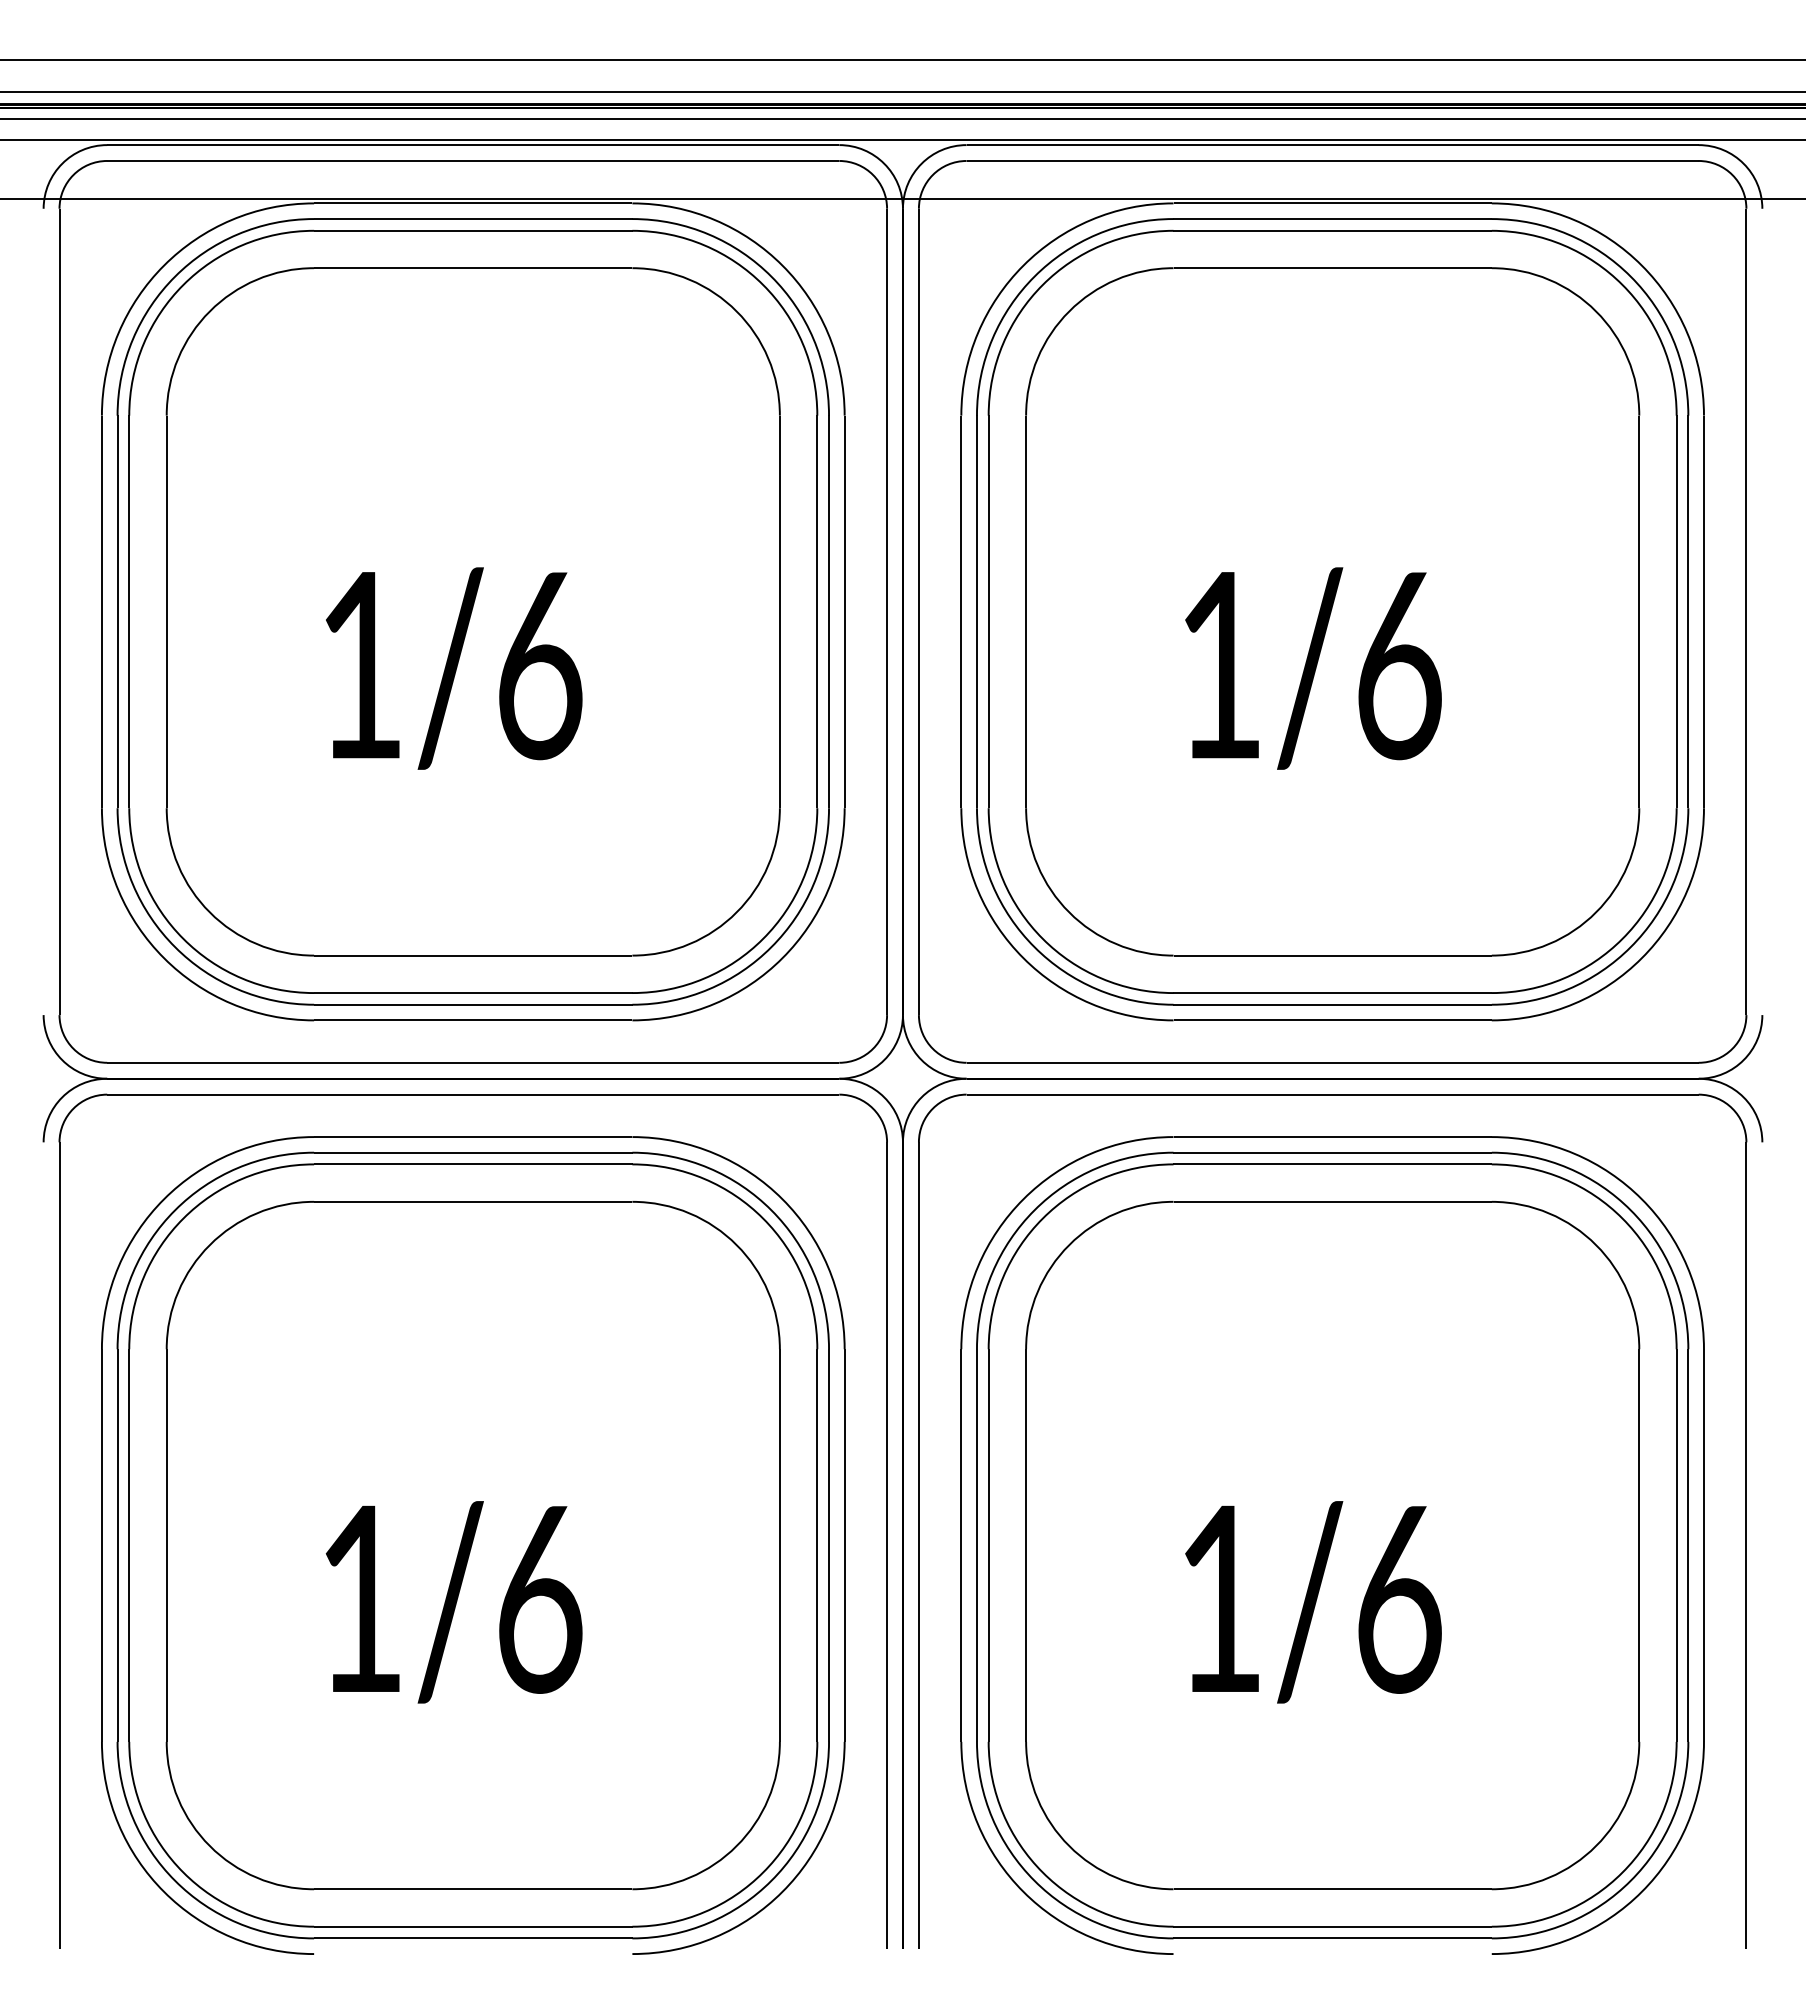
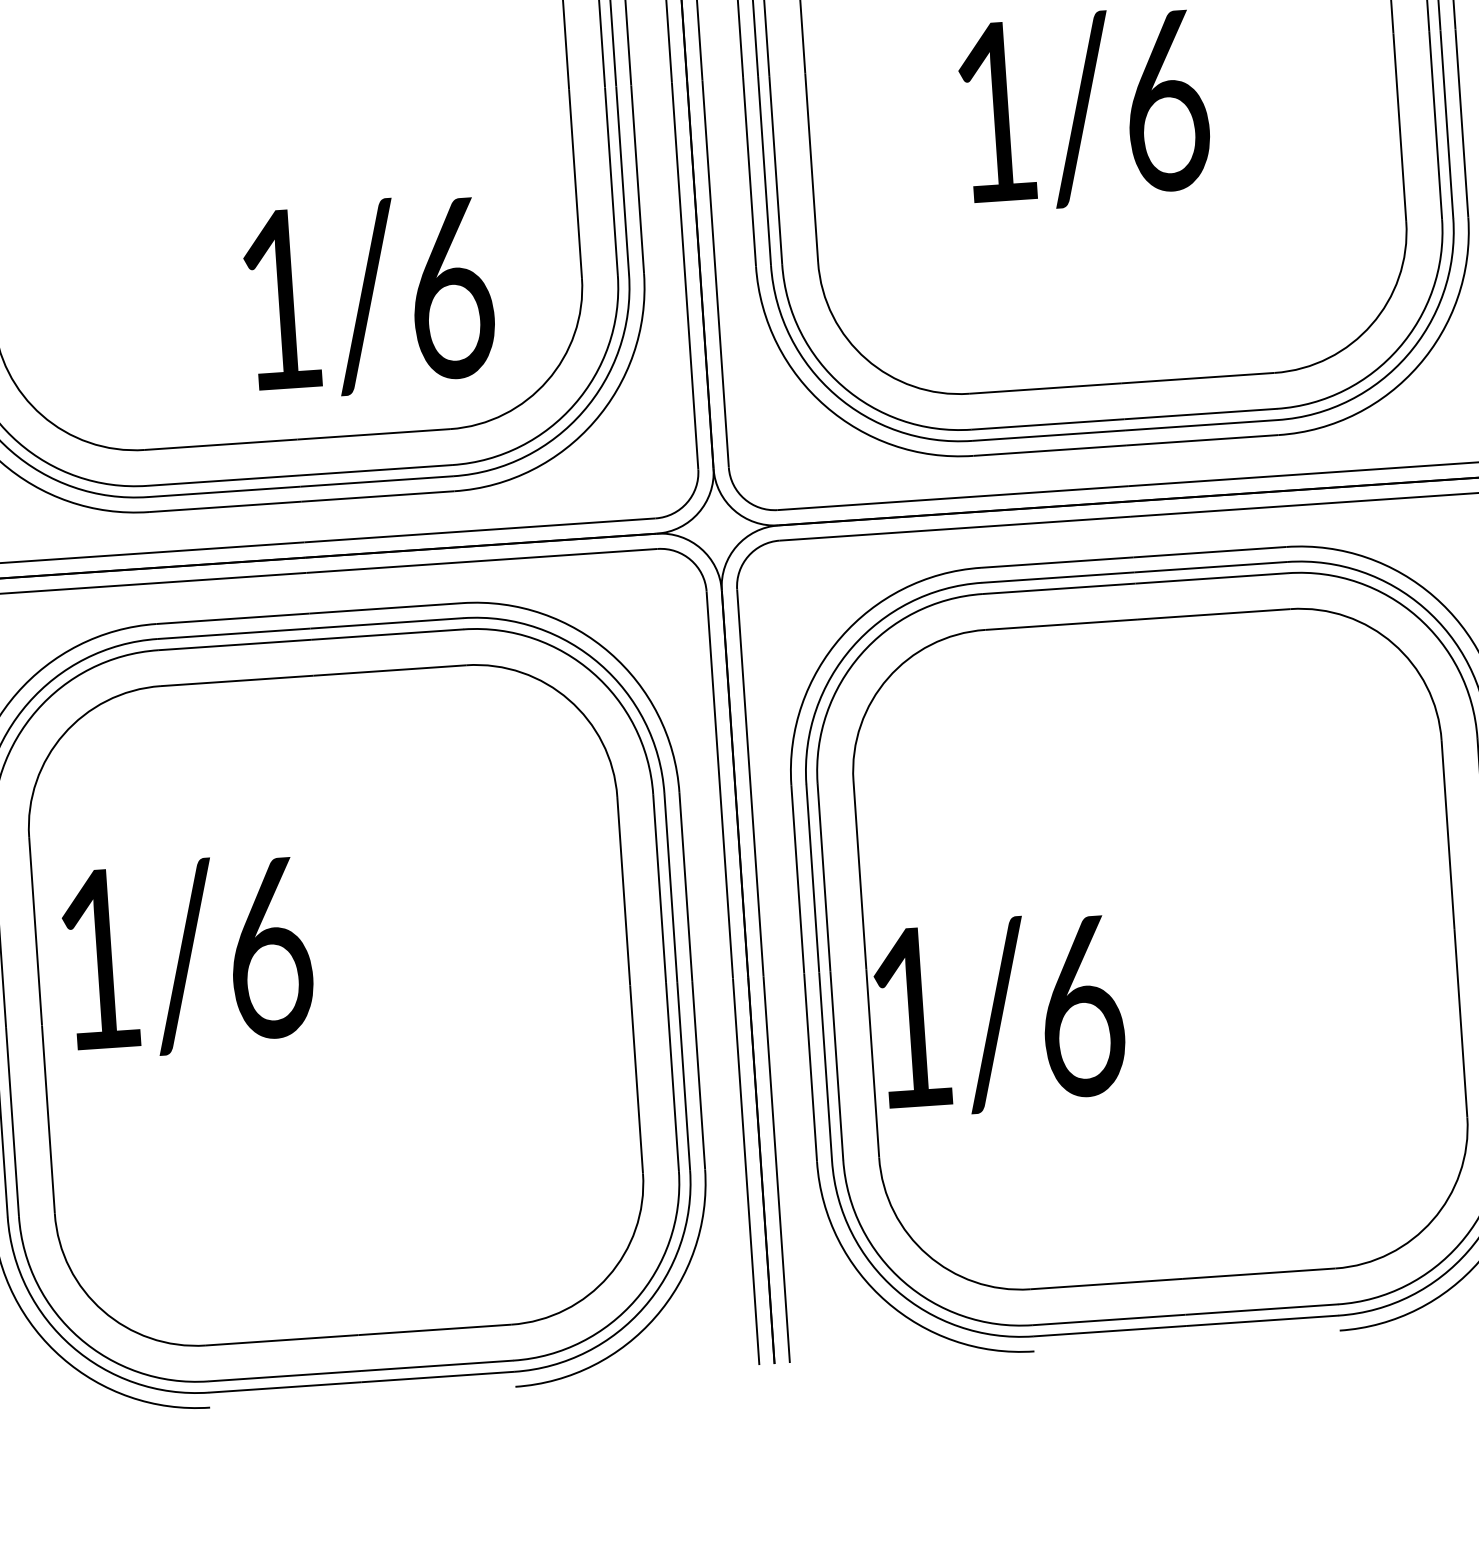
text: (454, 668) -> (369, 296), moved
text: (453, 1602) -> (187, 956), moved
text: (1313, 1602) -> (999, 1015), moved

